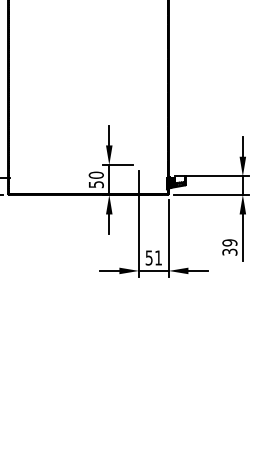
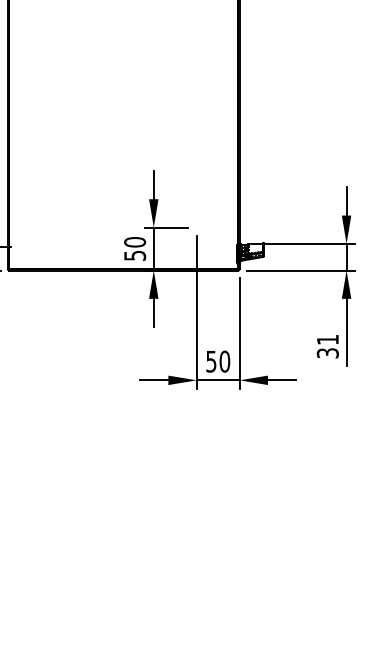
text: (229, 242) -> (327, 339), 39 -> 31
text: (158, 257) -> (224, 360), 51 -> 50

